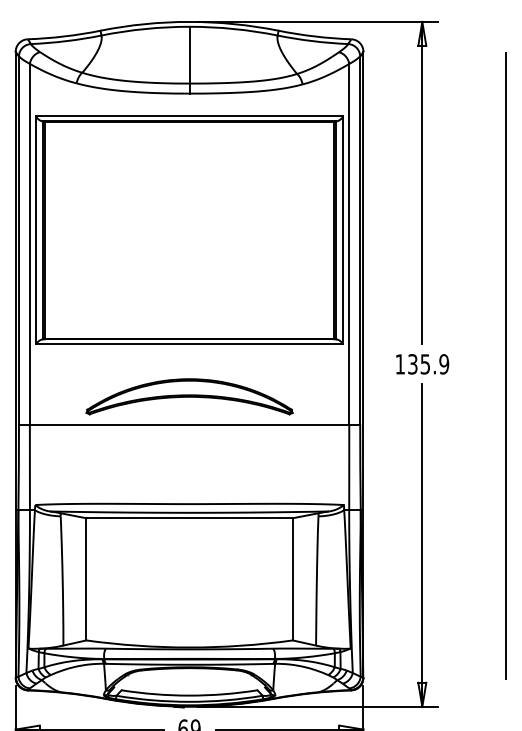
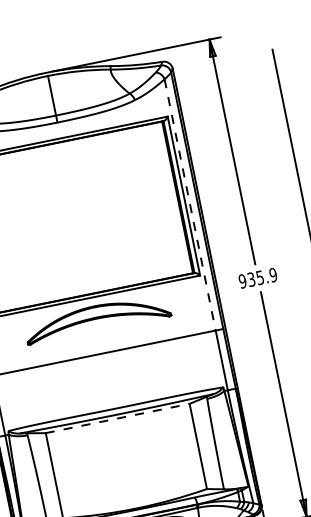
line: (349, 244) -> (190, 205), solid -> dashed
text: (400, 364) -> (242, 281), 135.9 -> 935.9
part: (189, 396) -> (97, 318), moved
line: (190, 518) -> (118, 418), solid -> dashed

